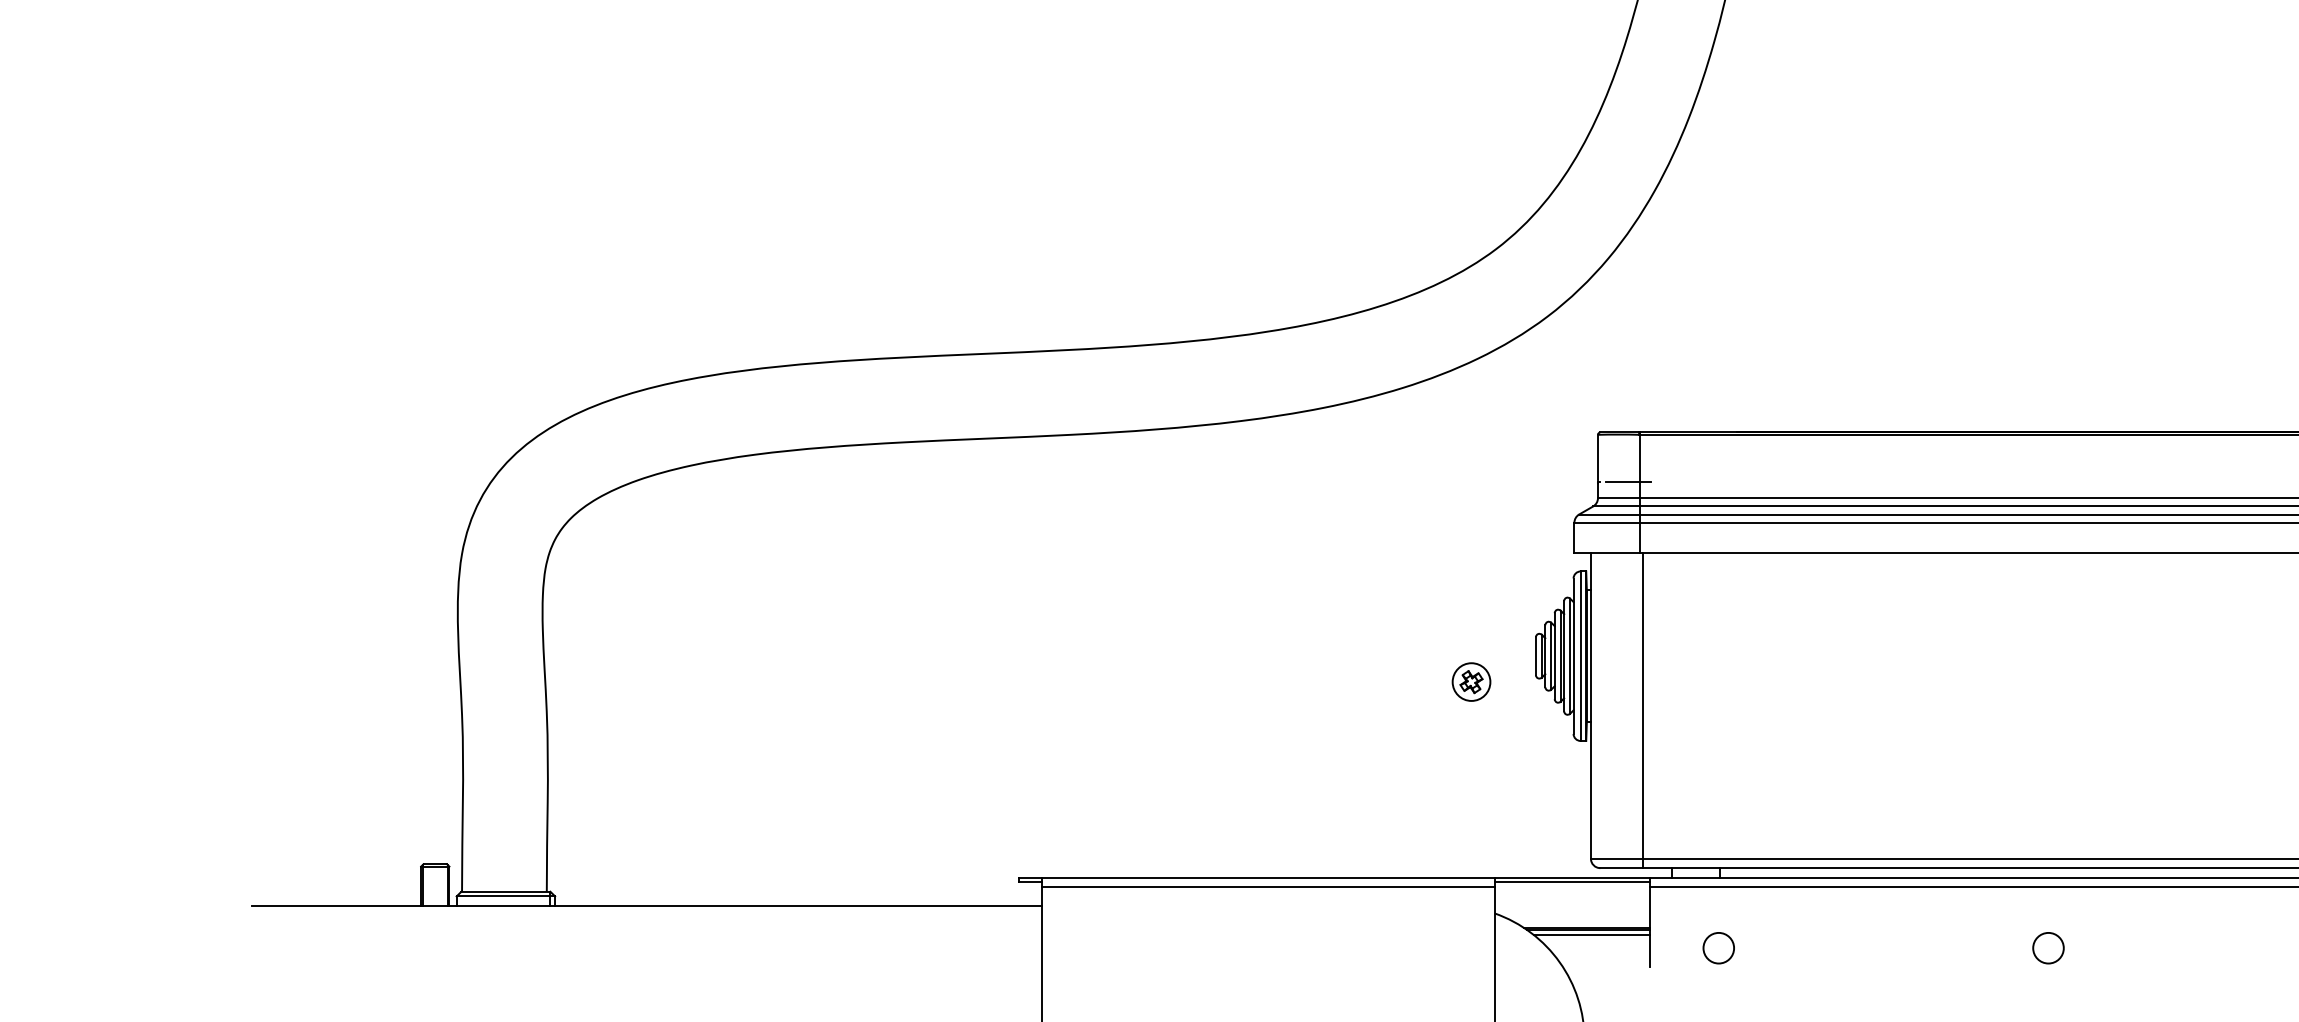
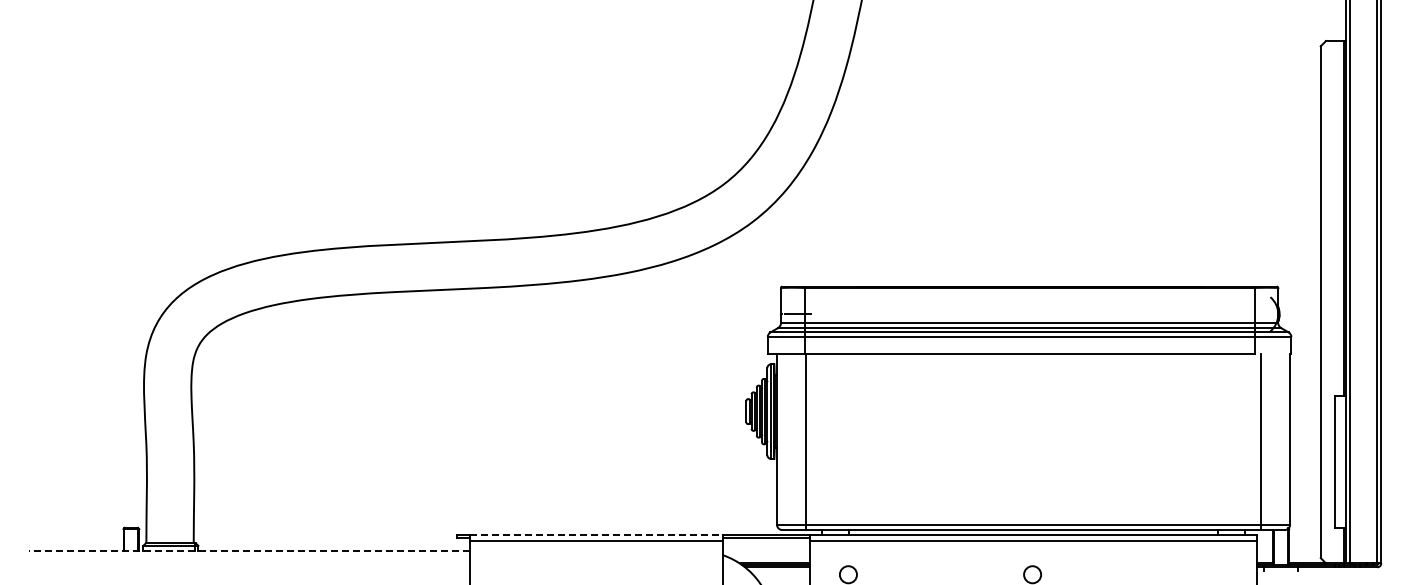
part: (1470, 681) -> (709, 425), removed
line: (1269, 877) -> (597, 535), solid -> dashed
line: (646, 906) -> (249, 551), solid -> dashed

